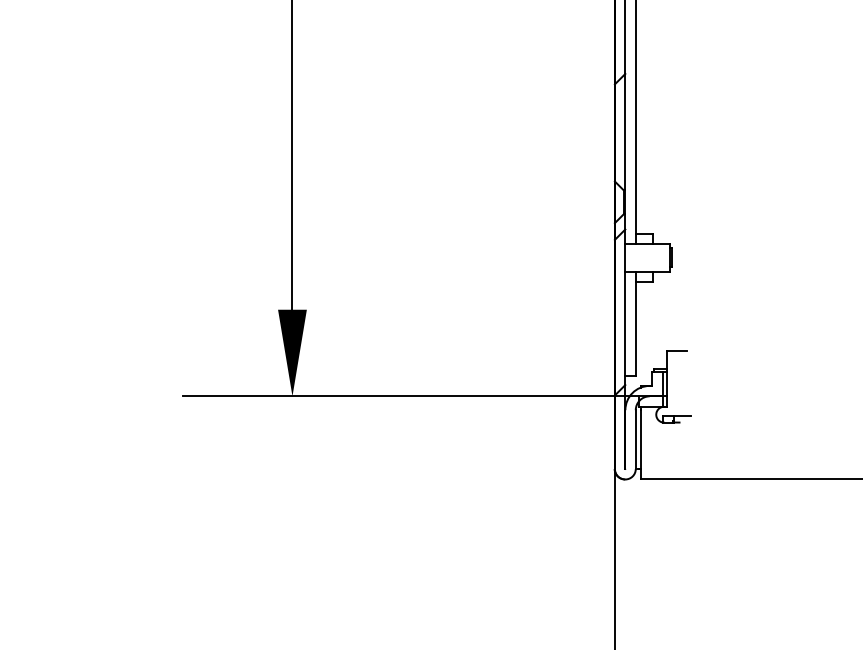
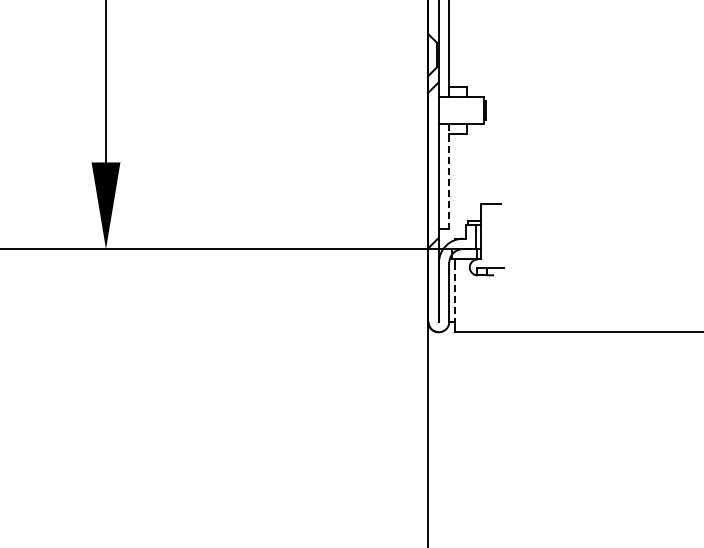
line: (635, 324) -> (449, 177), solid -> dashed
line: (640, 440) -> (454, 293), solid -> dashed

